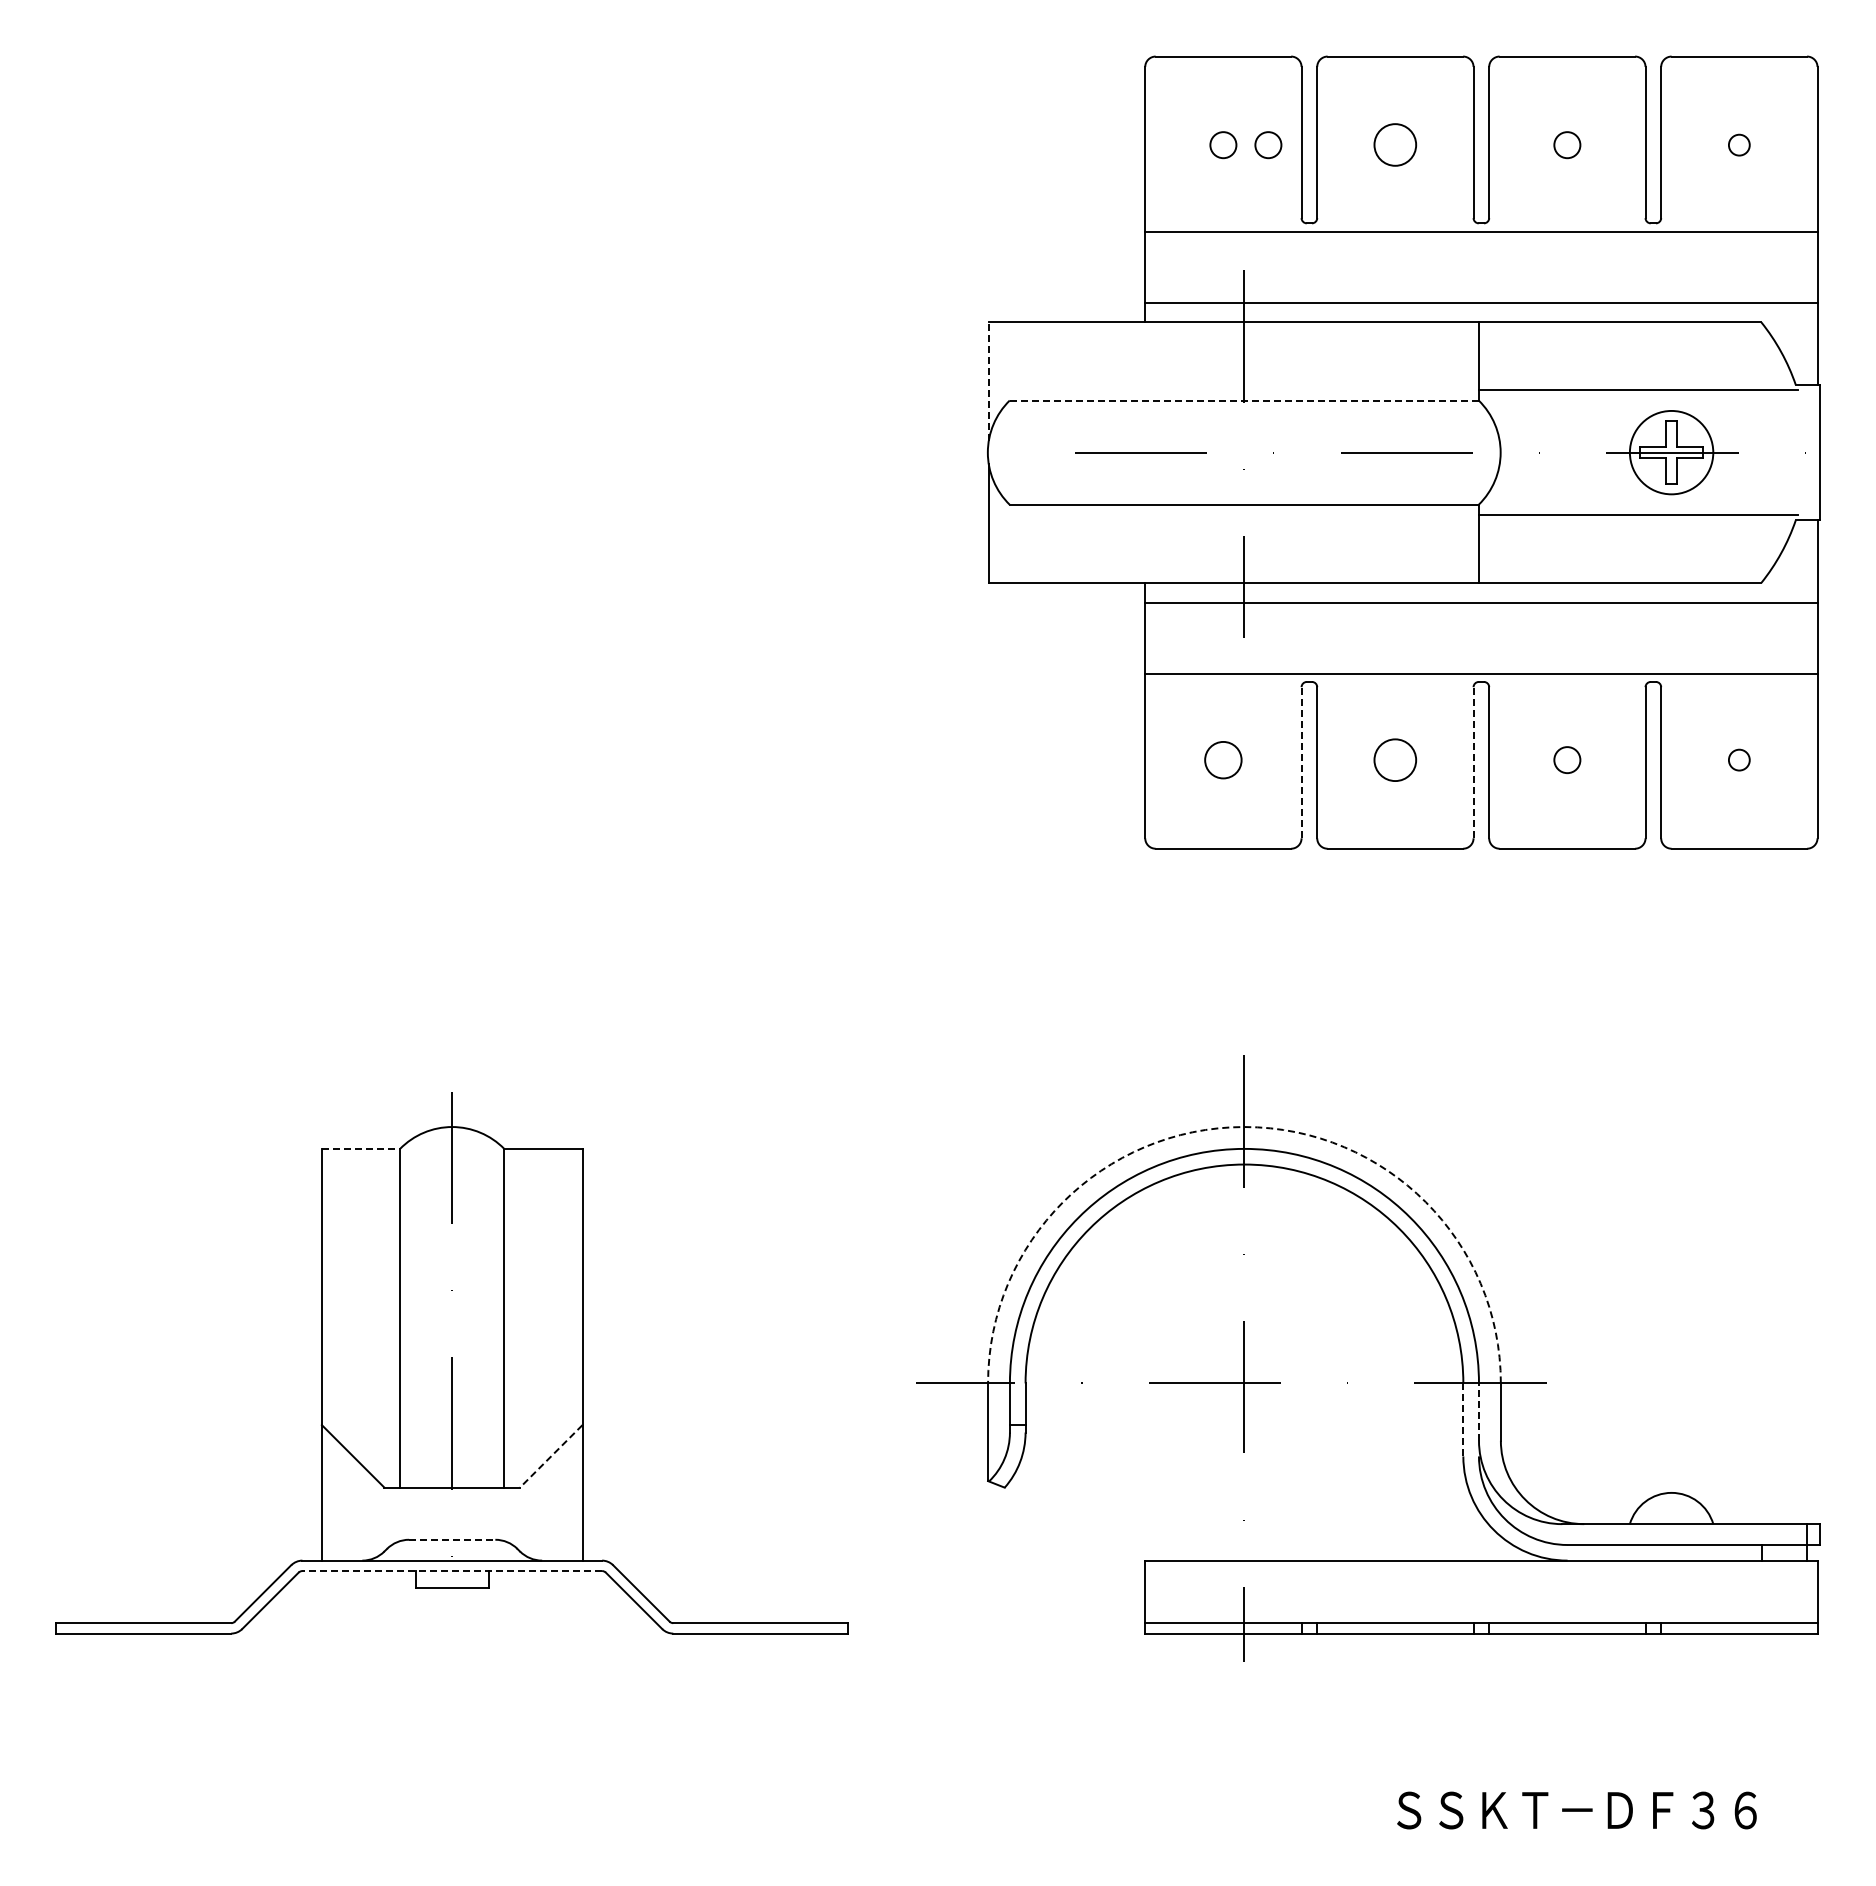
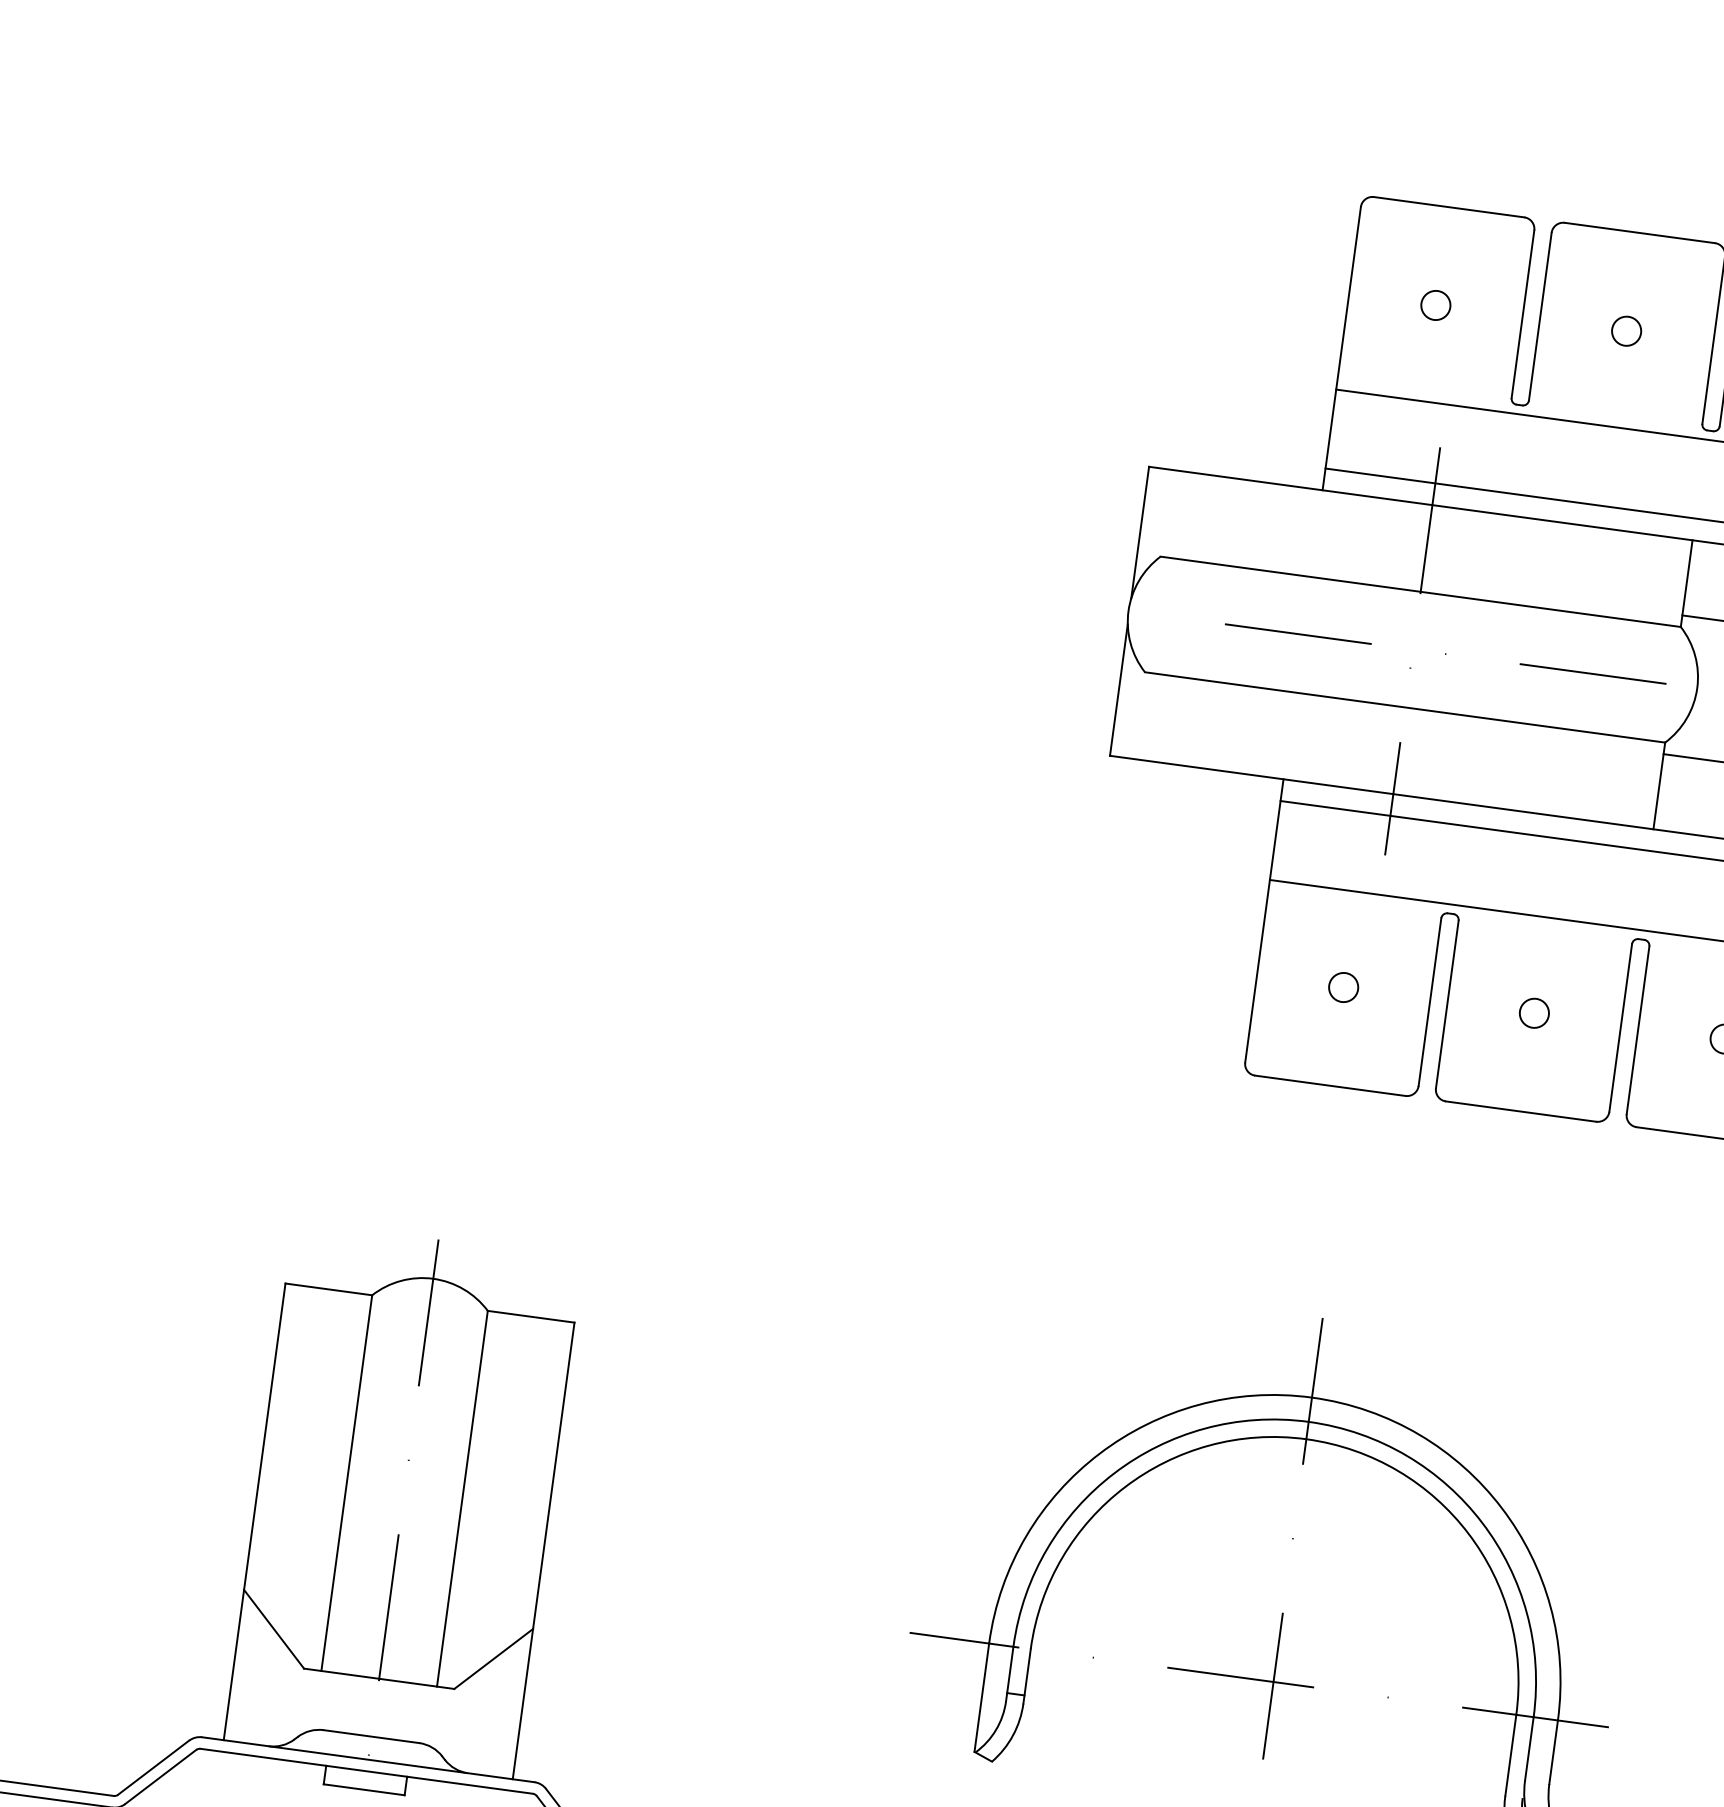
circle: (1268, 145) -> (1485, 312), removed
circle: (1395, 145) -> (1626, 331), size x0.62
line: (988, 381) -> (1139, 532), dashed -> solid
line: (1244, 400) -> (1420, 591), dashed -> solid
circle: (1223, 759) -> (1343, 986), size x0.71
circle: (1395, 759) -> (1534, 1012), size x0.62
line: (1301, 762) -> (1429, 1001), dashed -> solid
line: (1473, 762) -> (1620, 1027), dashed -> solid
arc: (1244, 1127) -> (1311, 1398), dashed -> solid
line: (361, 1148) -> (329, 1289), dashed -> solid
line: (1478, 1412) -> (1528, 1749), dashed -> solid
line: (1463, 1419) -> (1511, 1754), dashed -> solid
line: (550, 1456) -> (492, 1658), dashed -> solid
line: (452, 1539) -> (371, 1736), dashed -> solid
line: (452, 1571) -> (366, 1771), dashed -> solid

